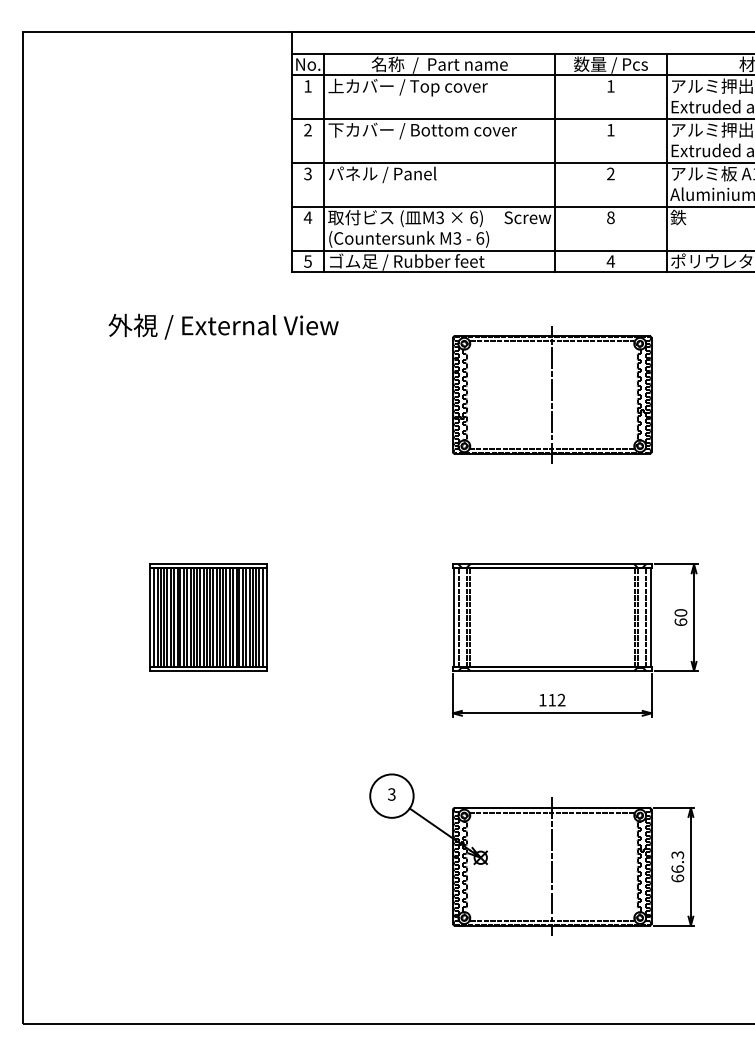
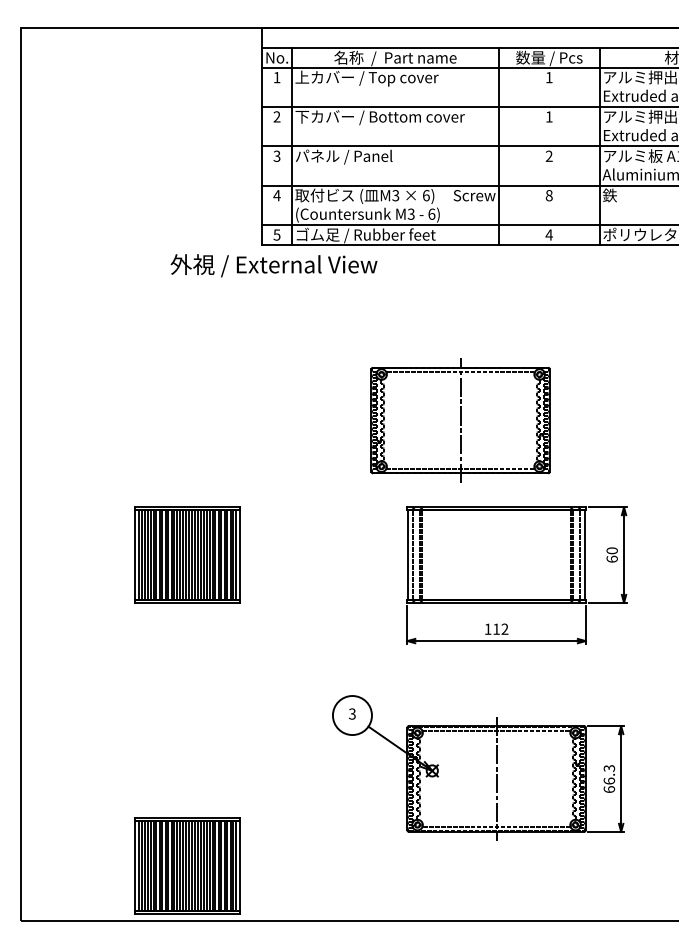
text: (223, 326) -> (273, 265), moved
part: (552, 394) -> (460, 420), moved
part: (208, 963) -> (187, 865), added

